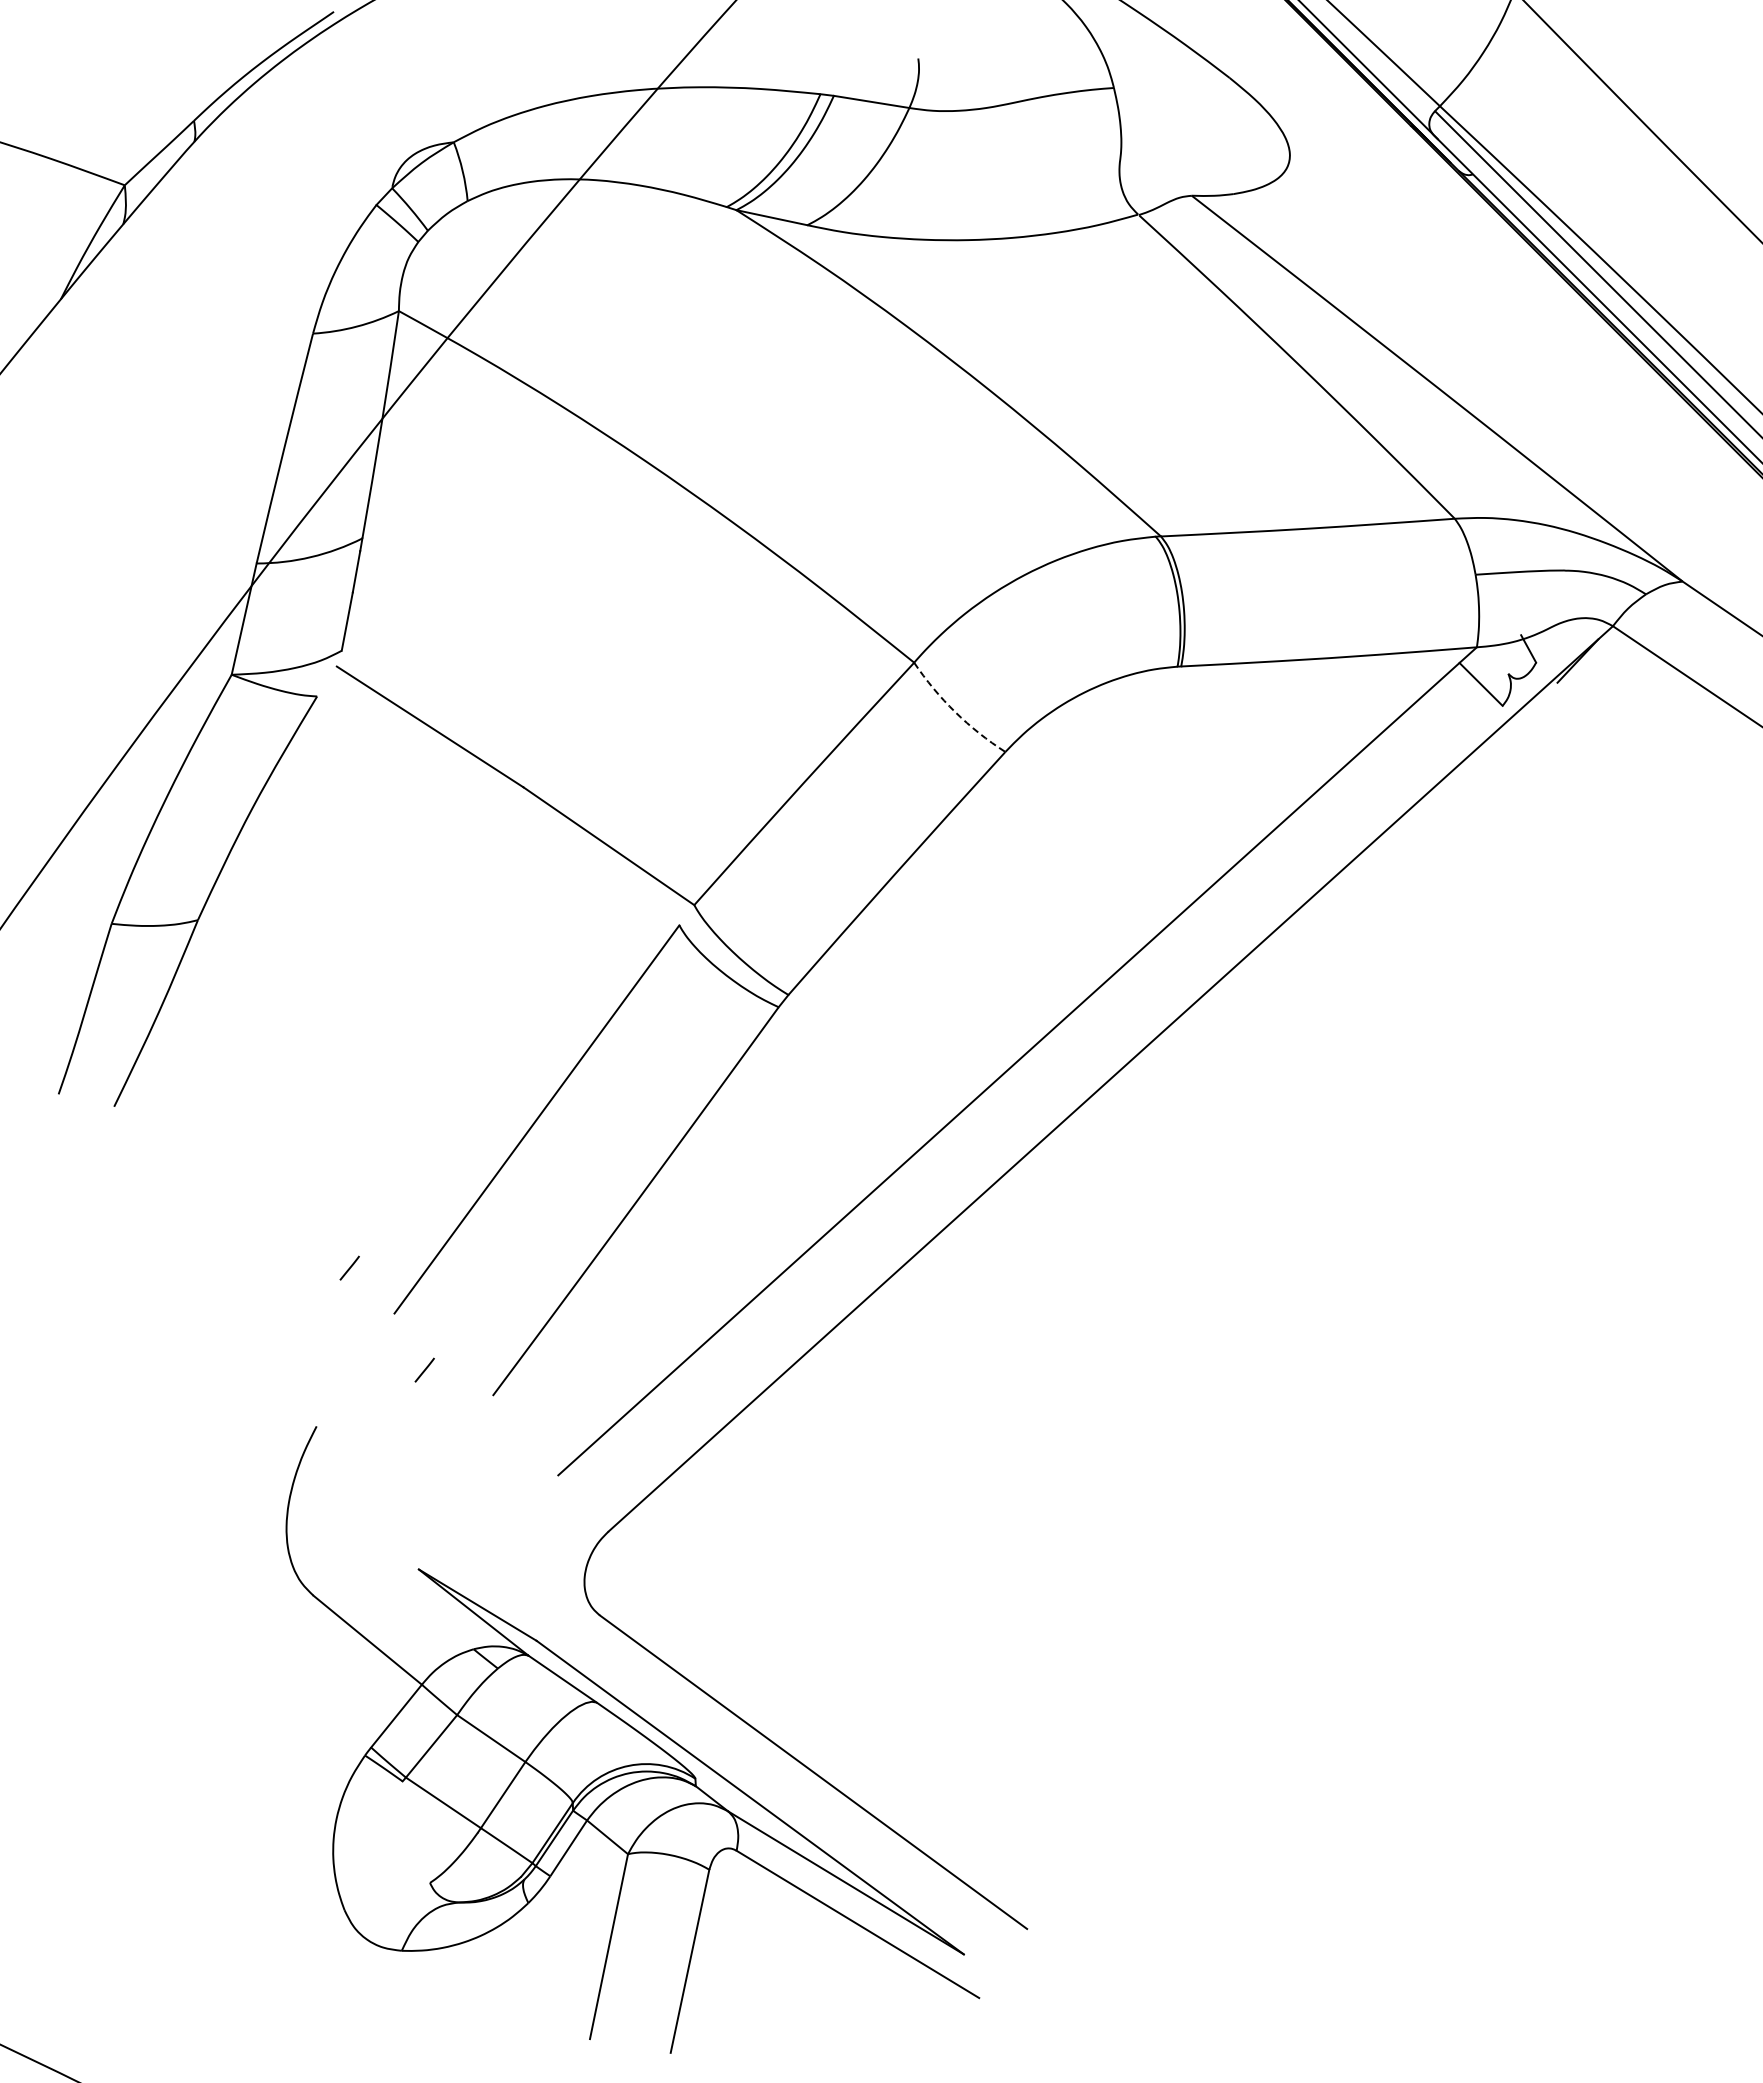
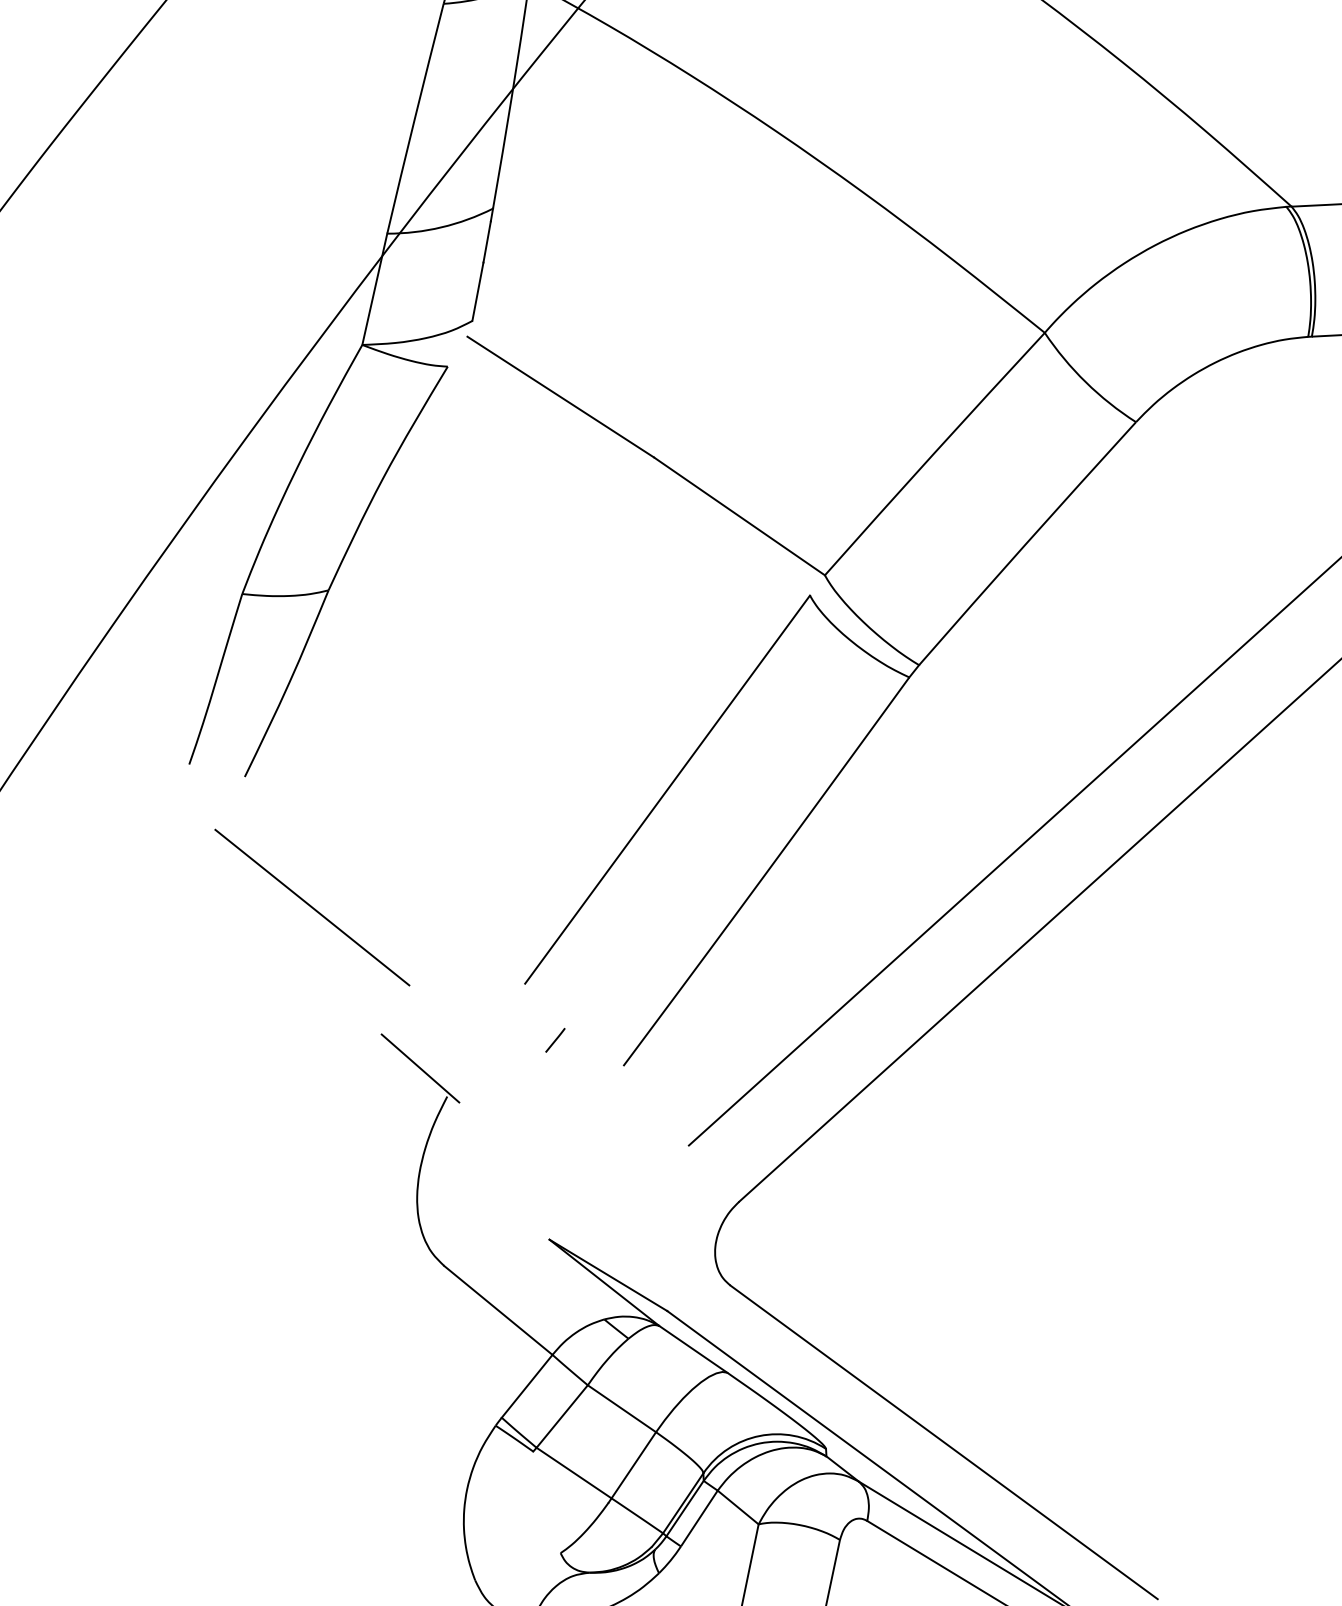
arc: (955, 712) -> (1086, 382), dashed -> solid
line: (181, 1237) -> (312, 907), added
line: (349, 1267) -> (480, 937), removed
line: (289, 1398) -> (420, 1068), added

